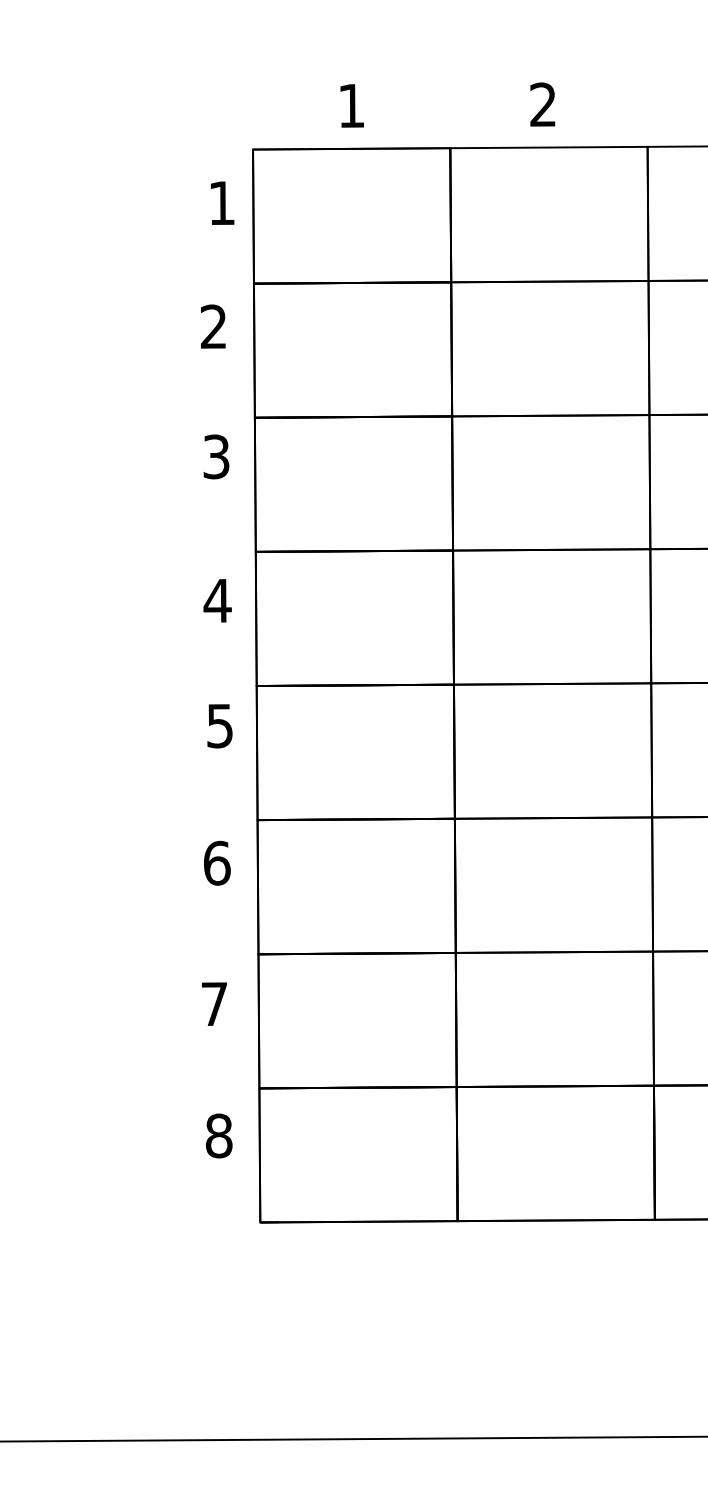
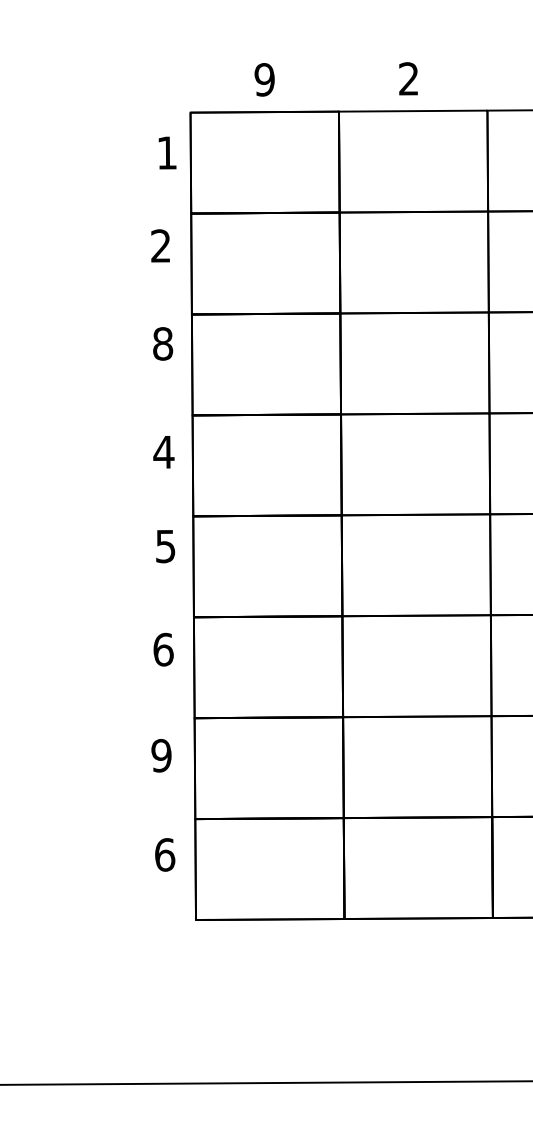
text: (351, 105) -> (264, 79), 1 -> 9
text: (216, 456) -> (163, 343), 3 -> 8
text: (214, 1003) -> (161, 755), 7 -> 9
text: (219, 1135) -> (165, 854), 8 -> 6

